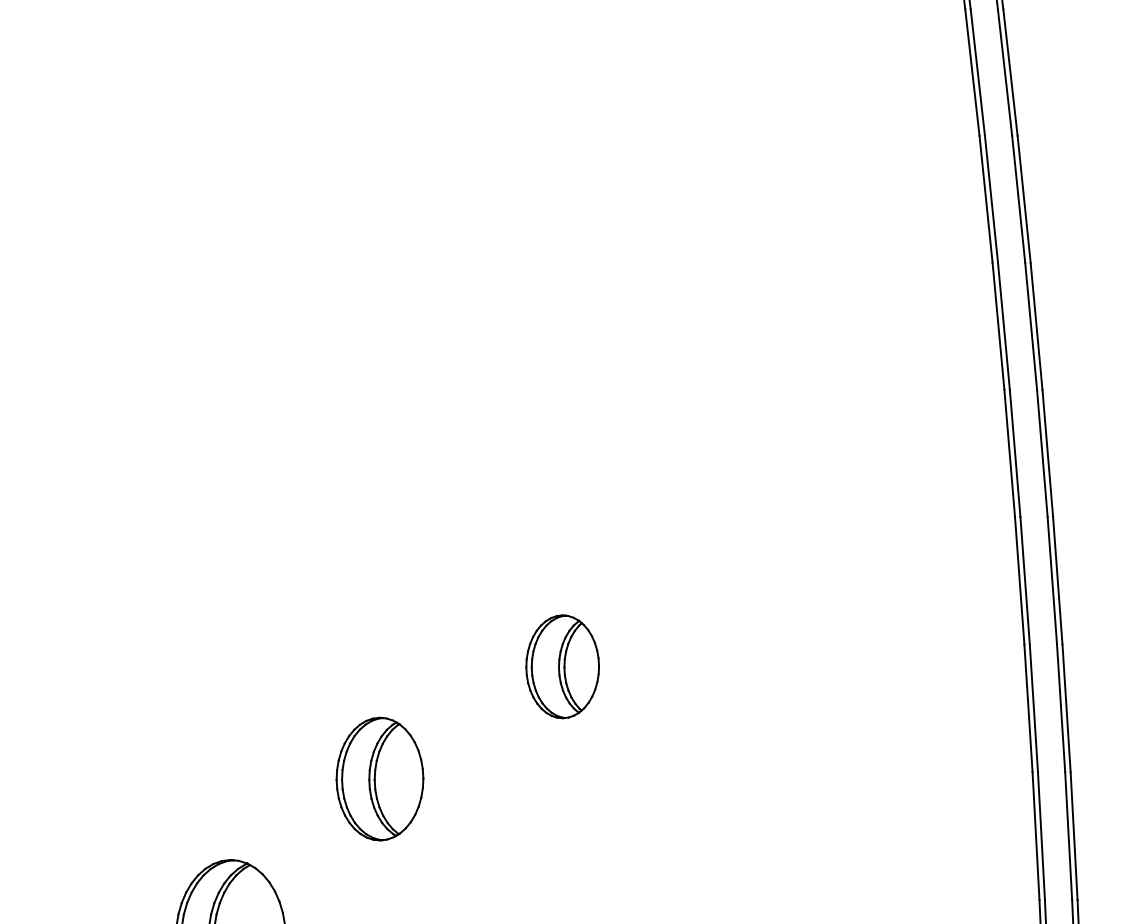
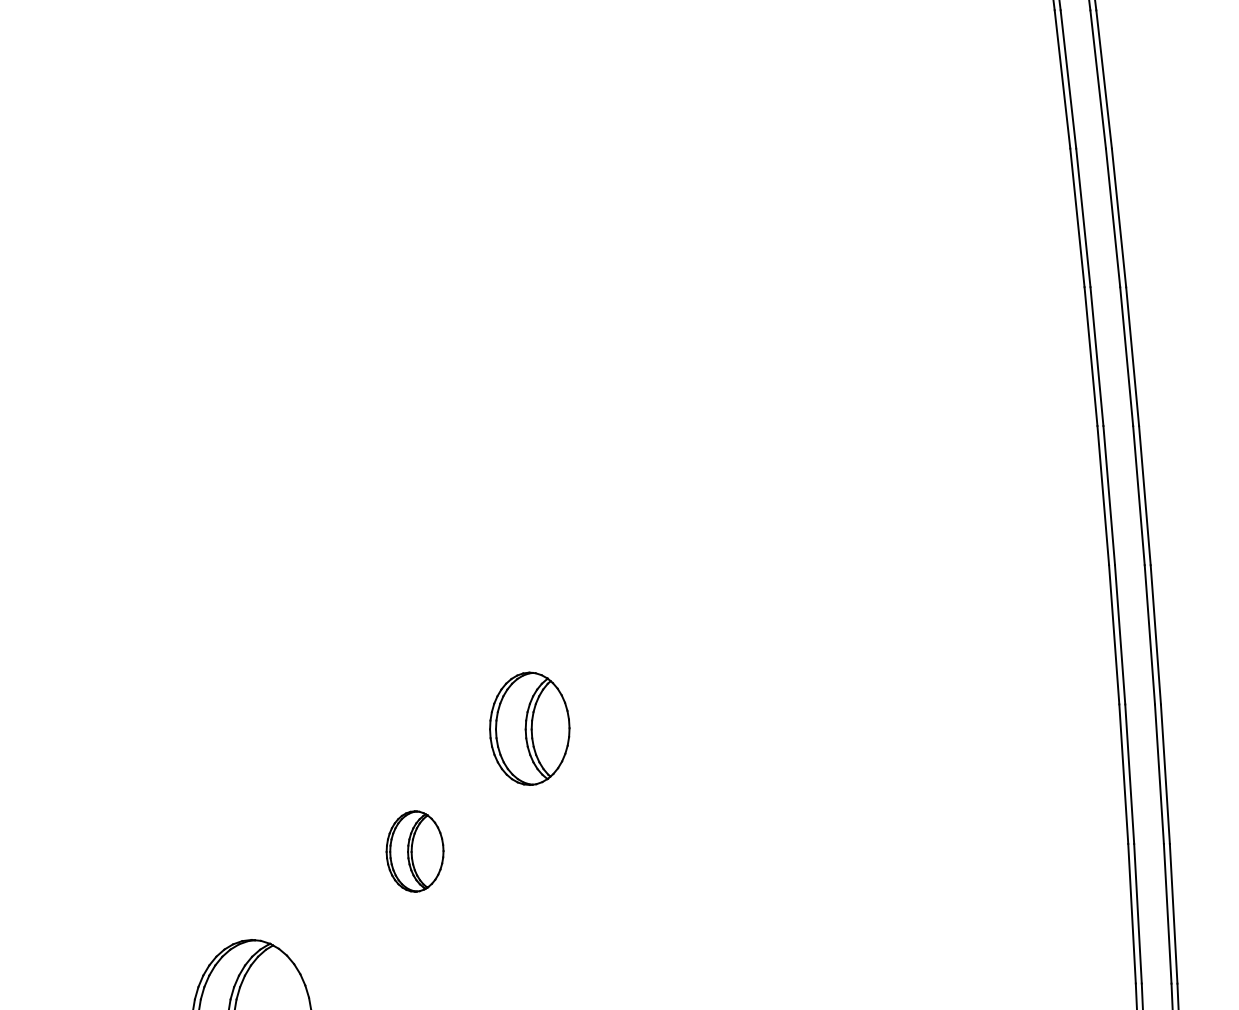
part: (562, 666) -> (529, 728), moved
part: (379, 779) -> (414, 851), size x0.6

